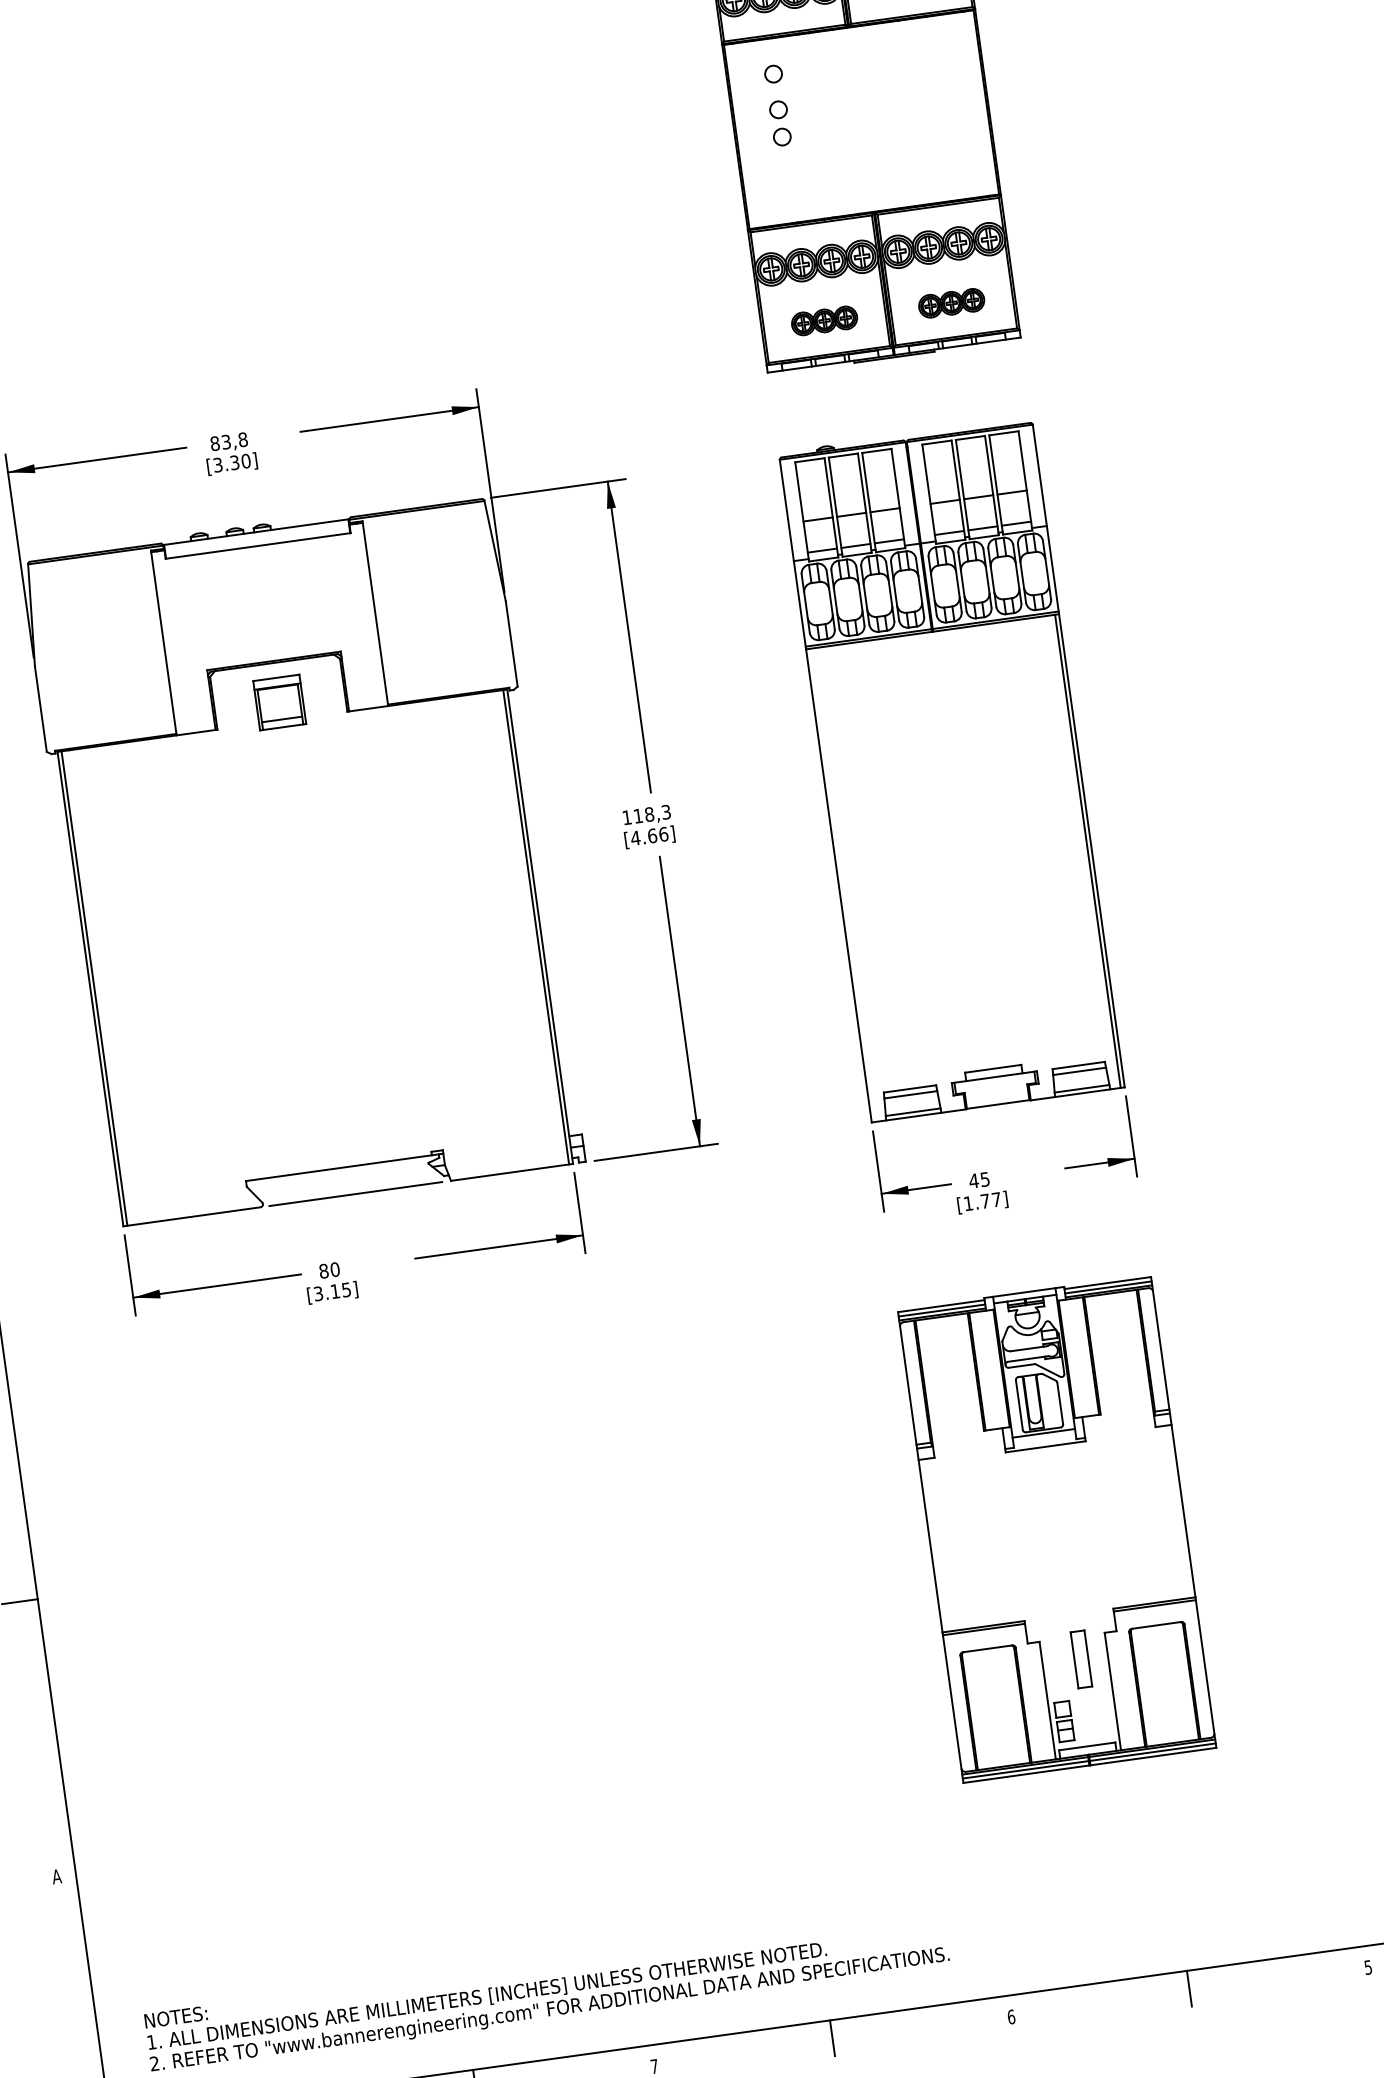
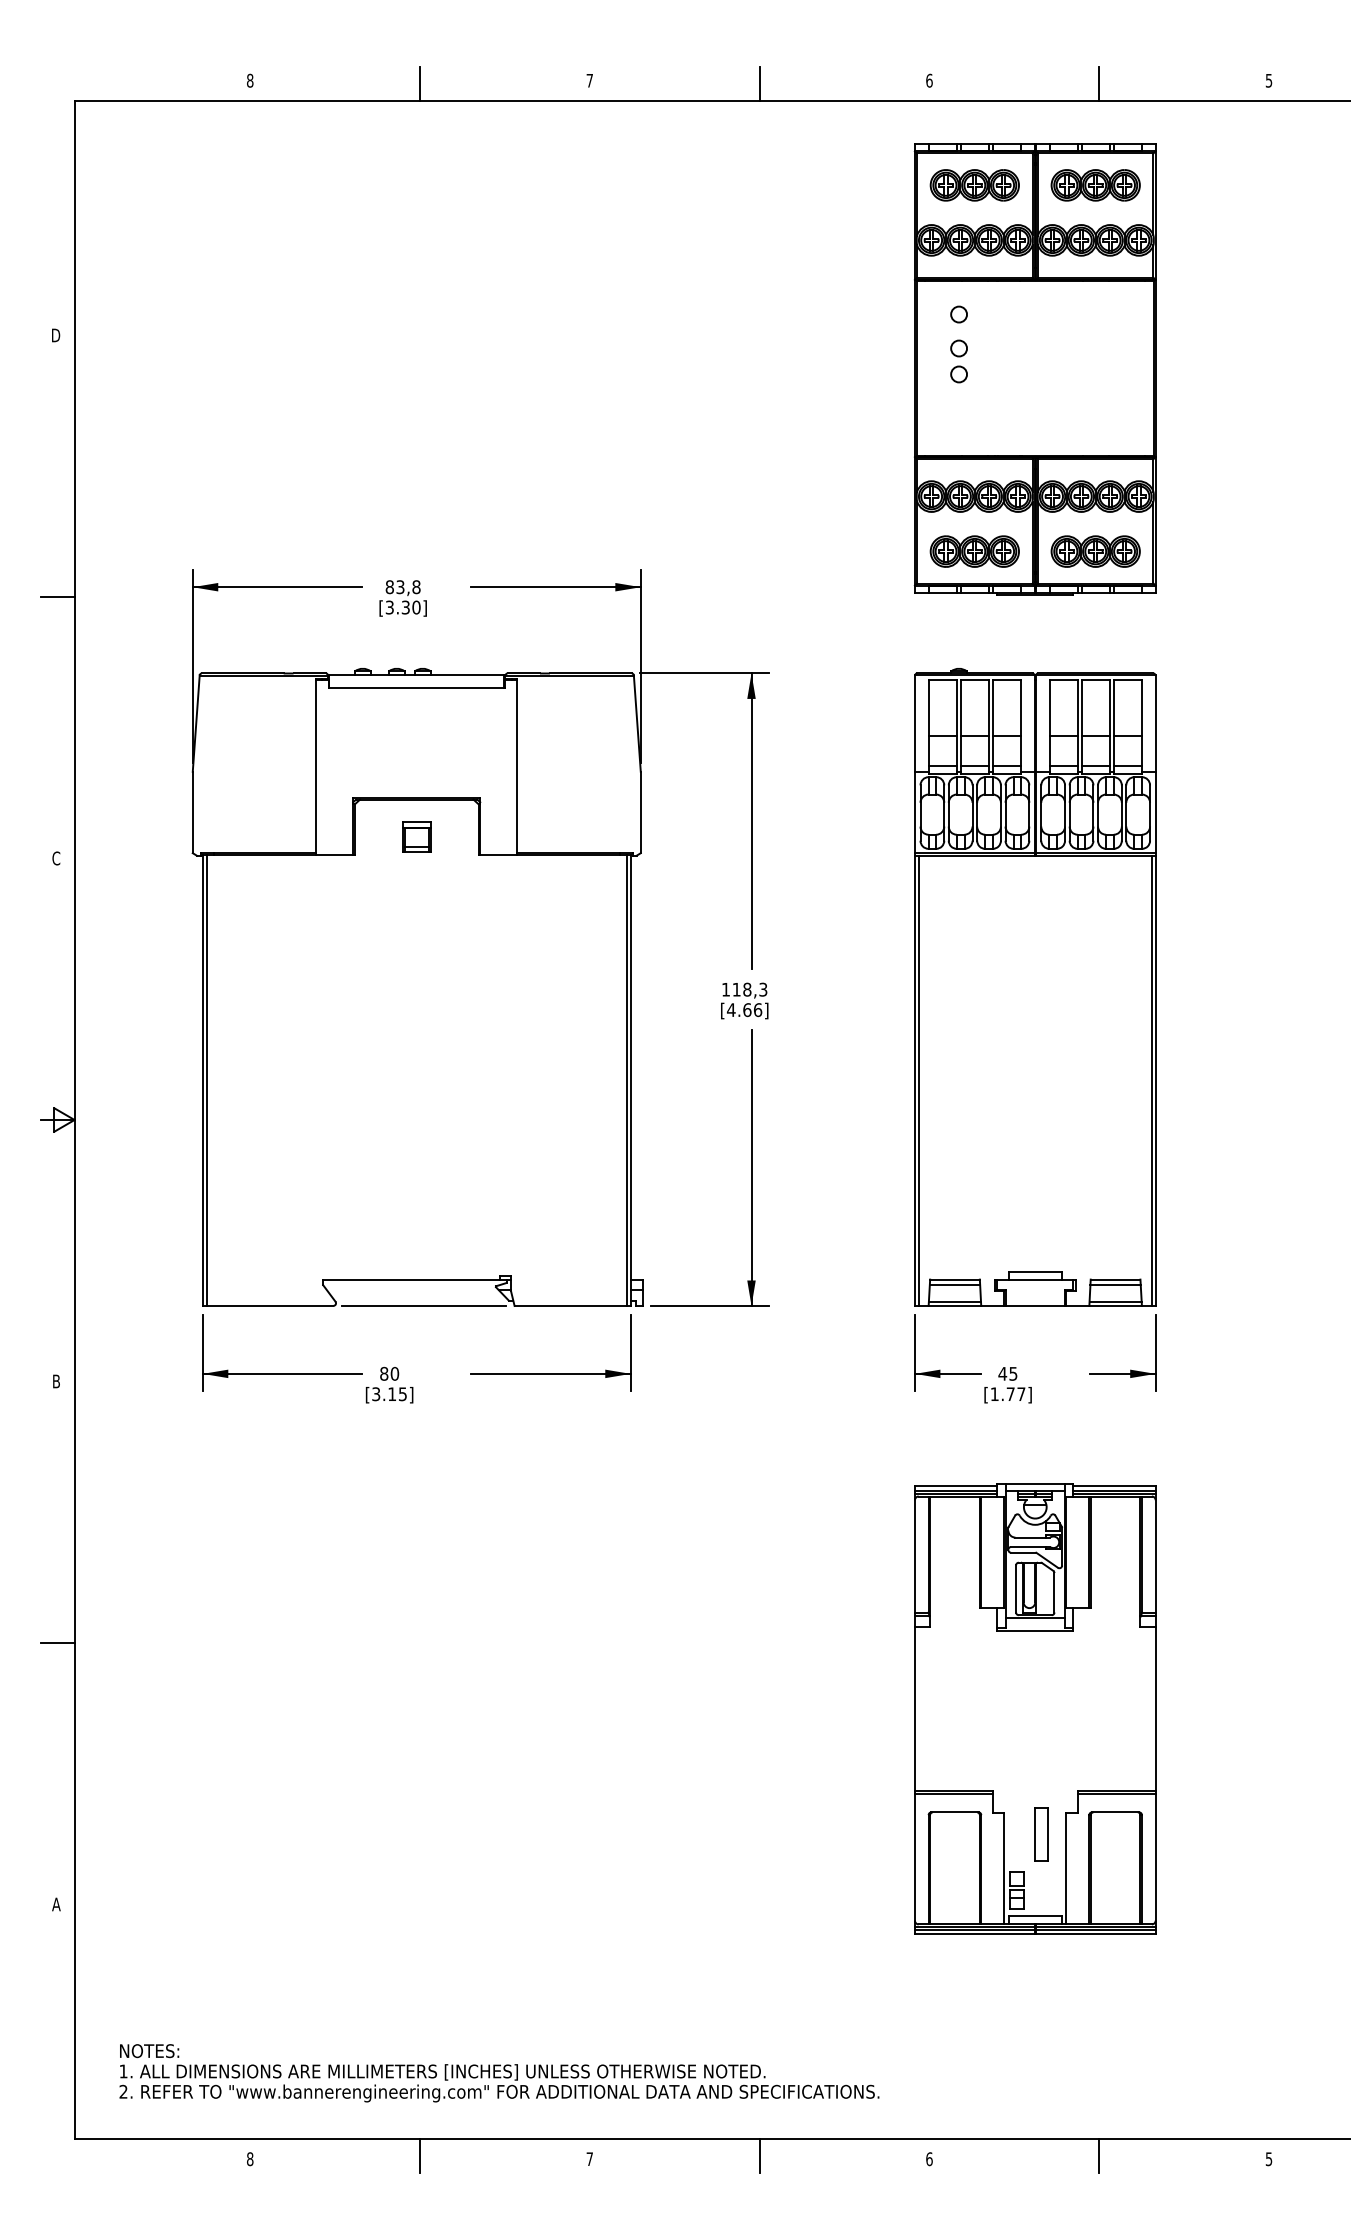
part: (951, 303) -> (1095, 551), size x1.43
part: (824, 320) -> (974, 551), size x1.43
part: (279, 701) -> (416, 836), size x0.62
line: (842, 885) -> (918, 1080), added

